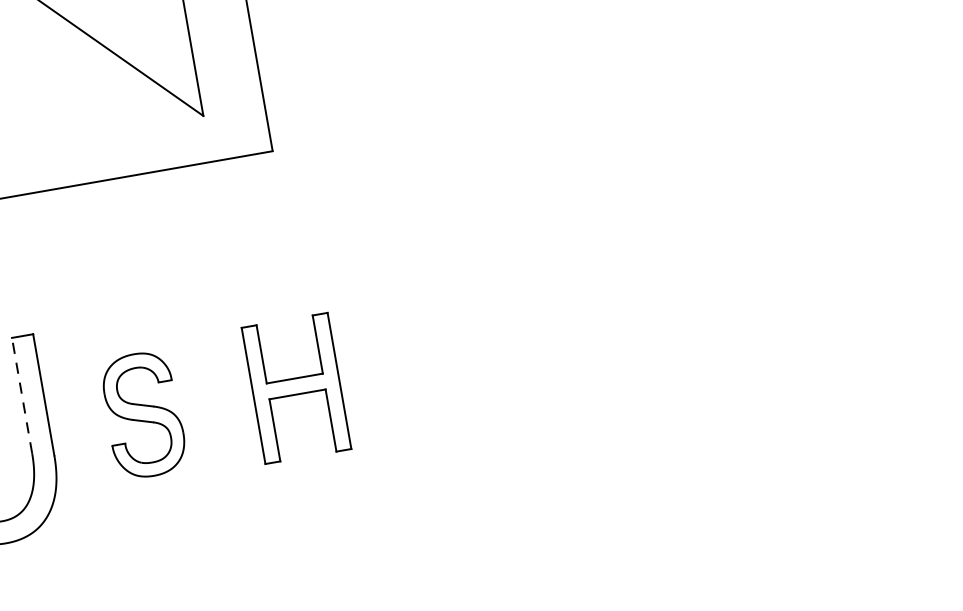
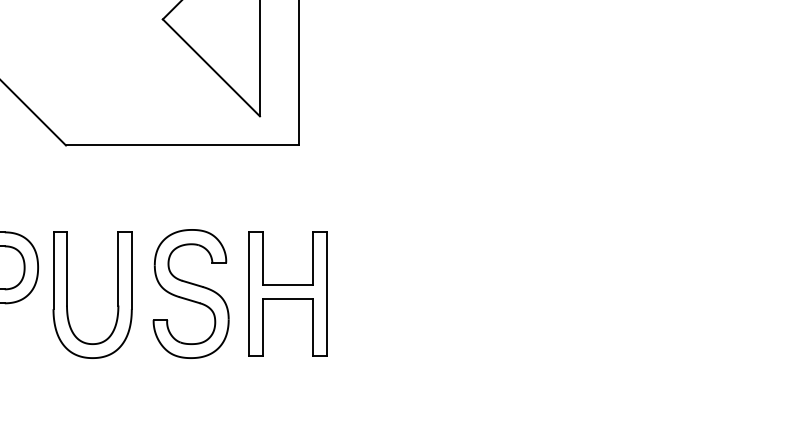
part: (295, 387) -> (287, 293), size x1.43
line: (22, 394) -> (118, 268), dashed -> solid
part: (142, 414) -> (190, 293), size x1.67

